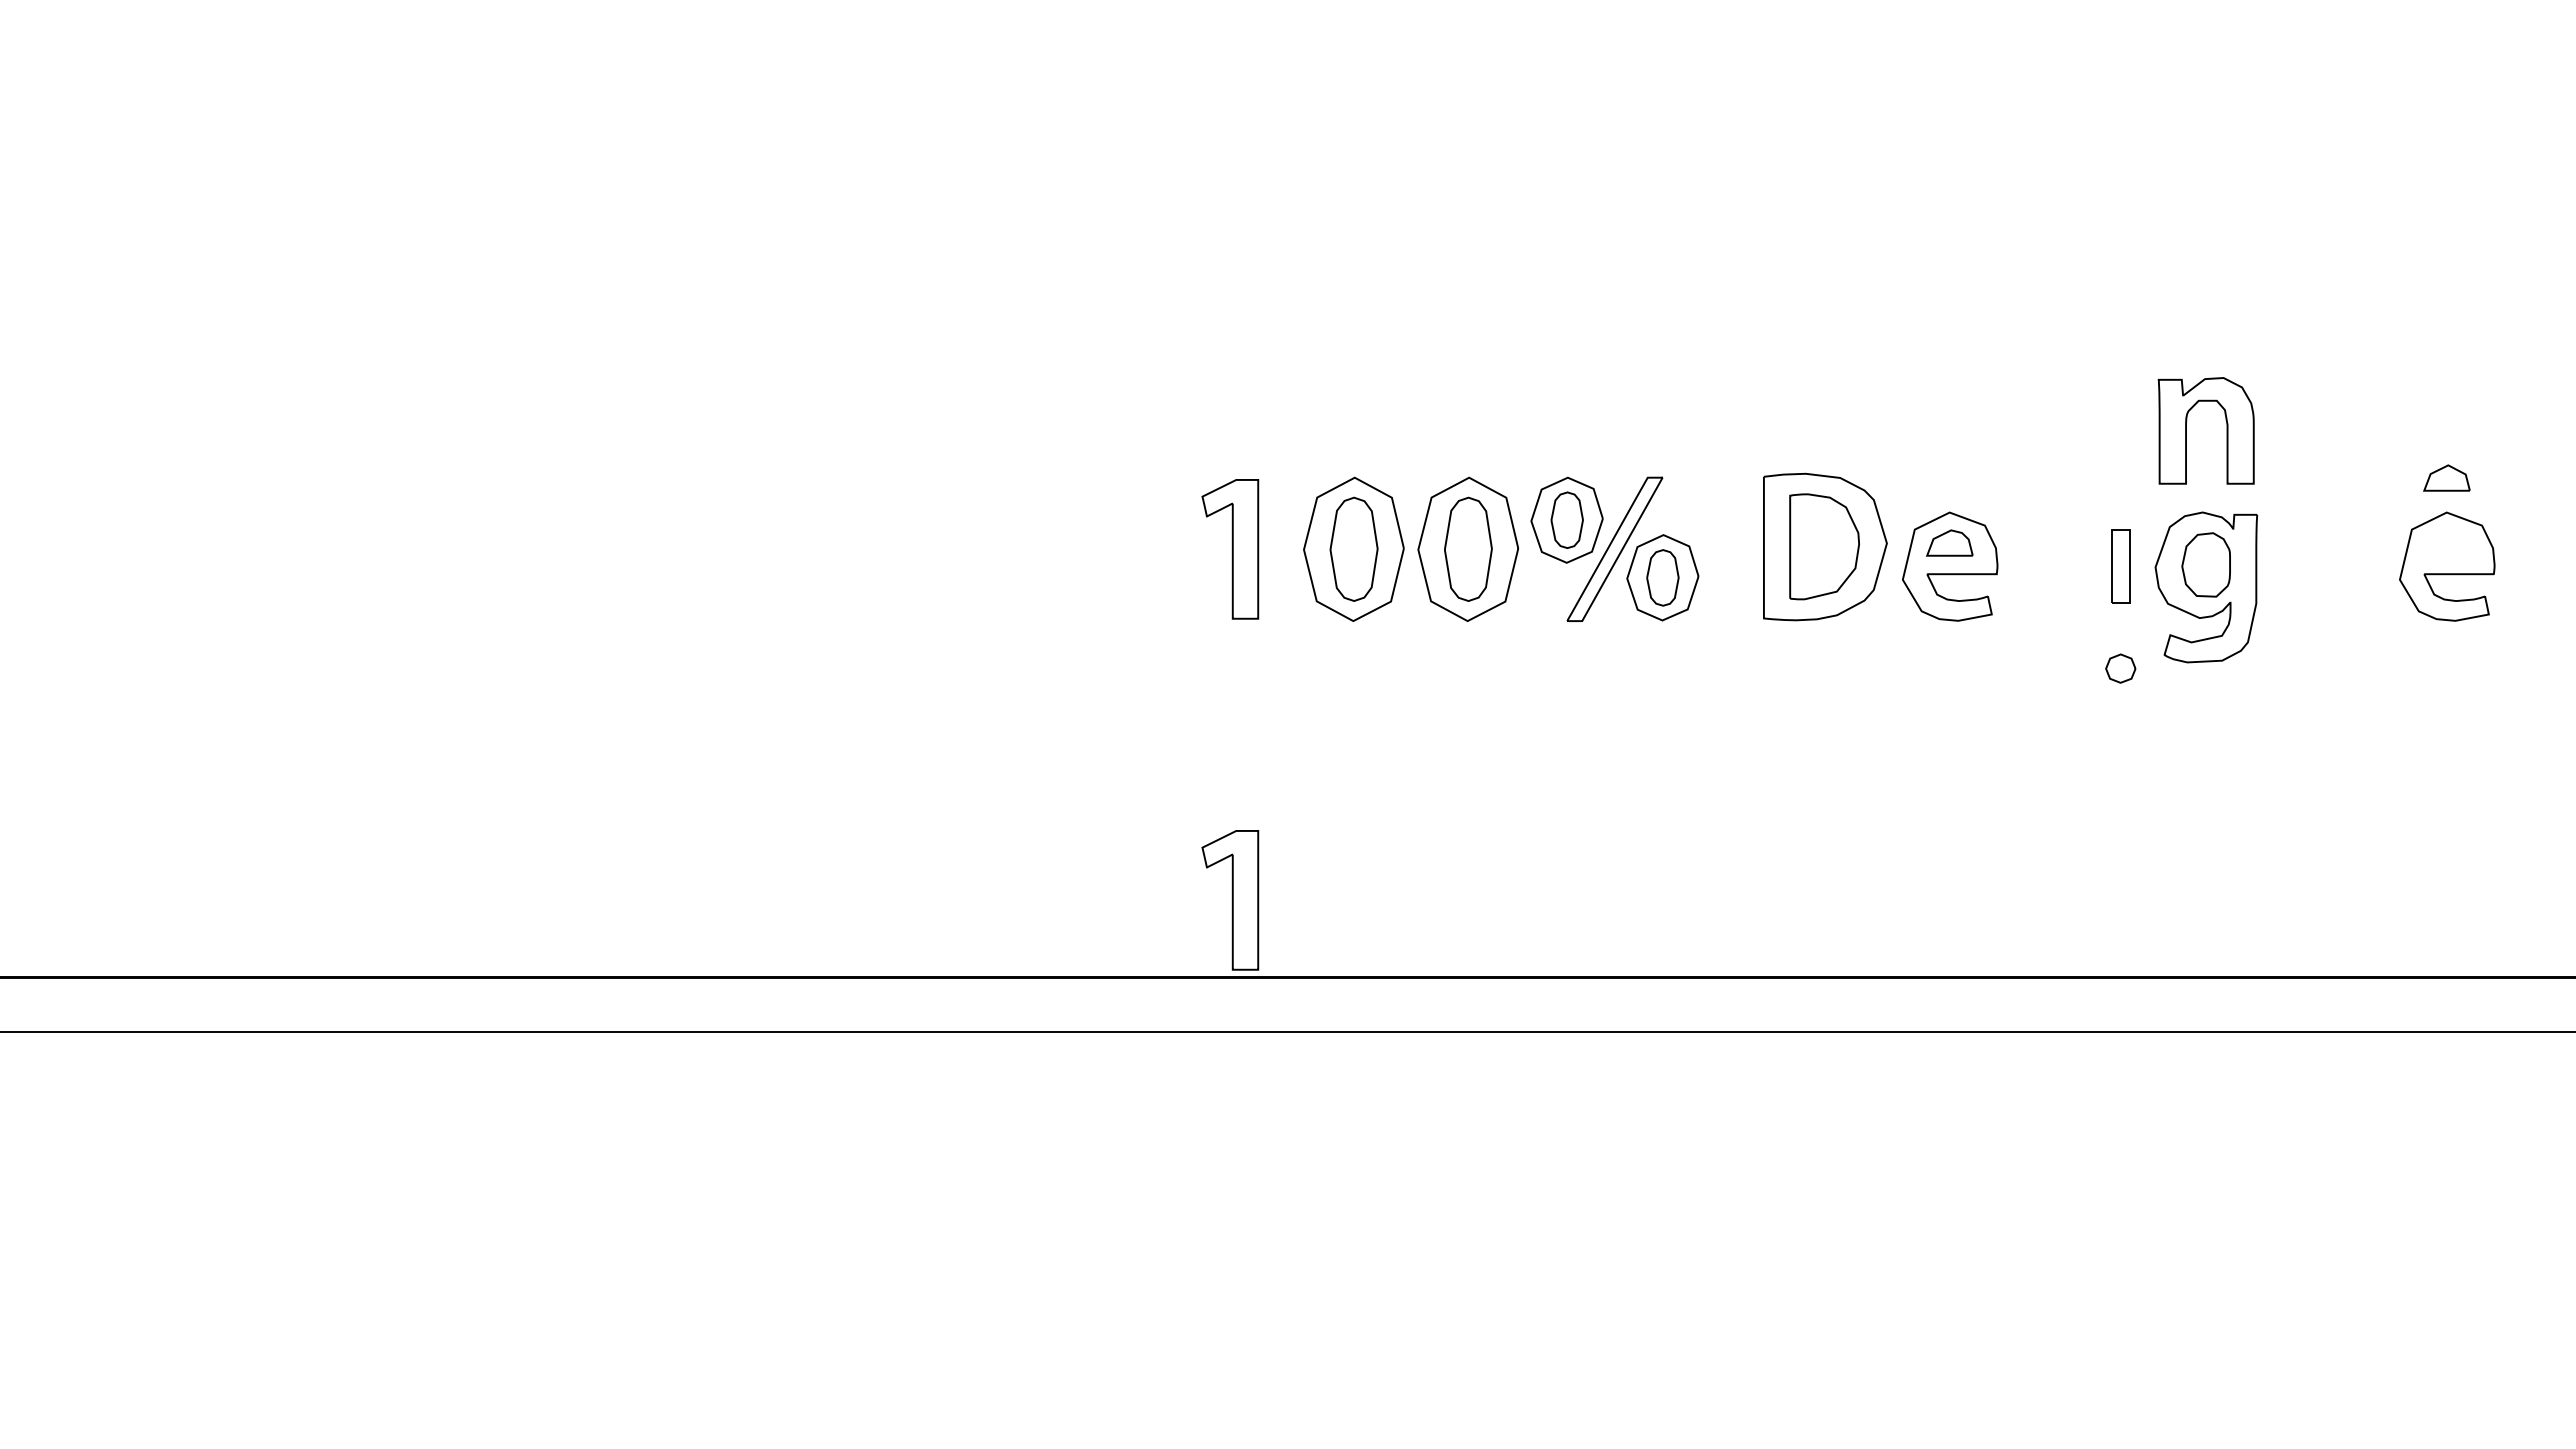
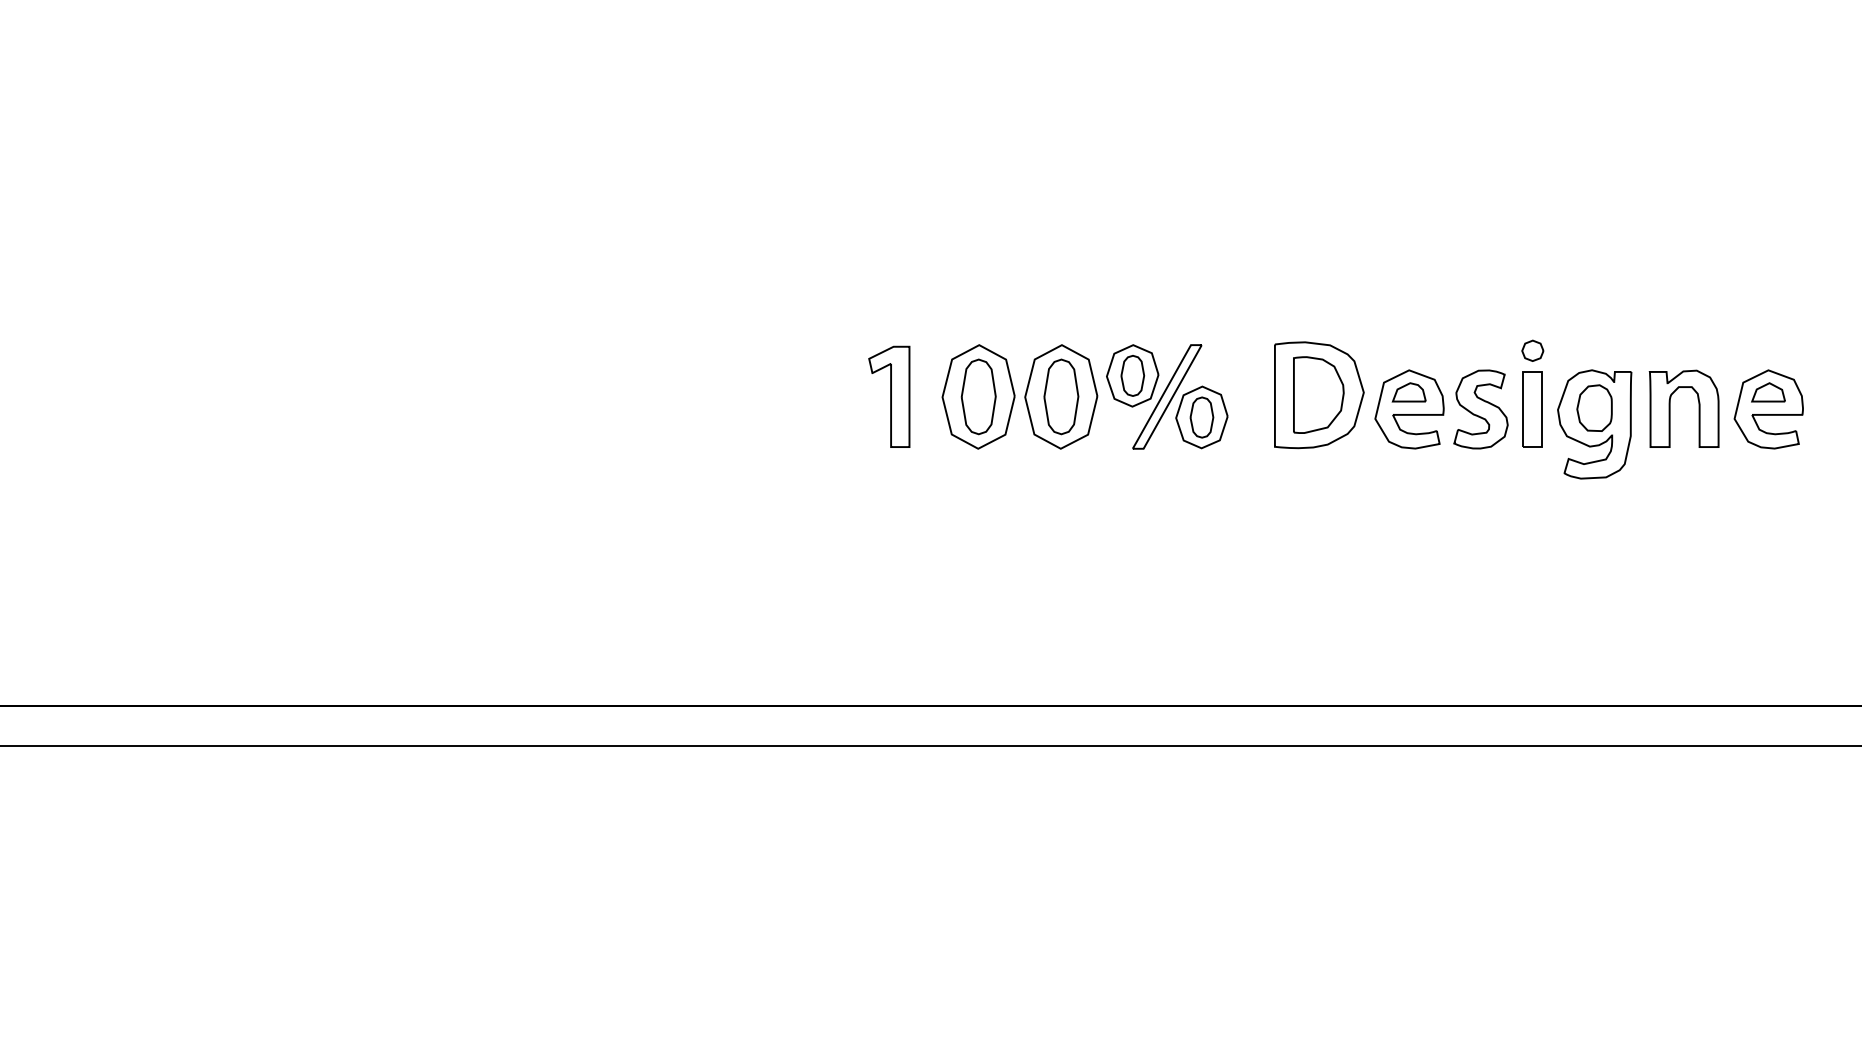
part: (2186, 430) -> (1669, 408), moved
part: (2446, 477) -> (1768, 391), moved
part: (2048, 566) -> (1480, 409), added
part: (2120, 566) -> (1532, 409), size x1.43
part: (2120, 668) -> (1532, 350), moved
part: (1230, 900) -> (889, 650), removed

